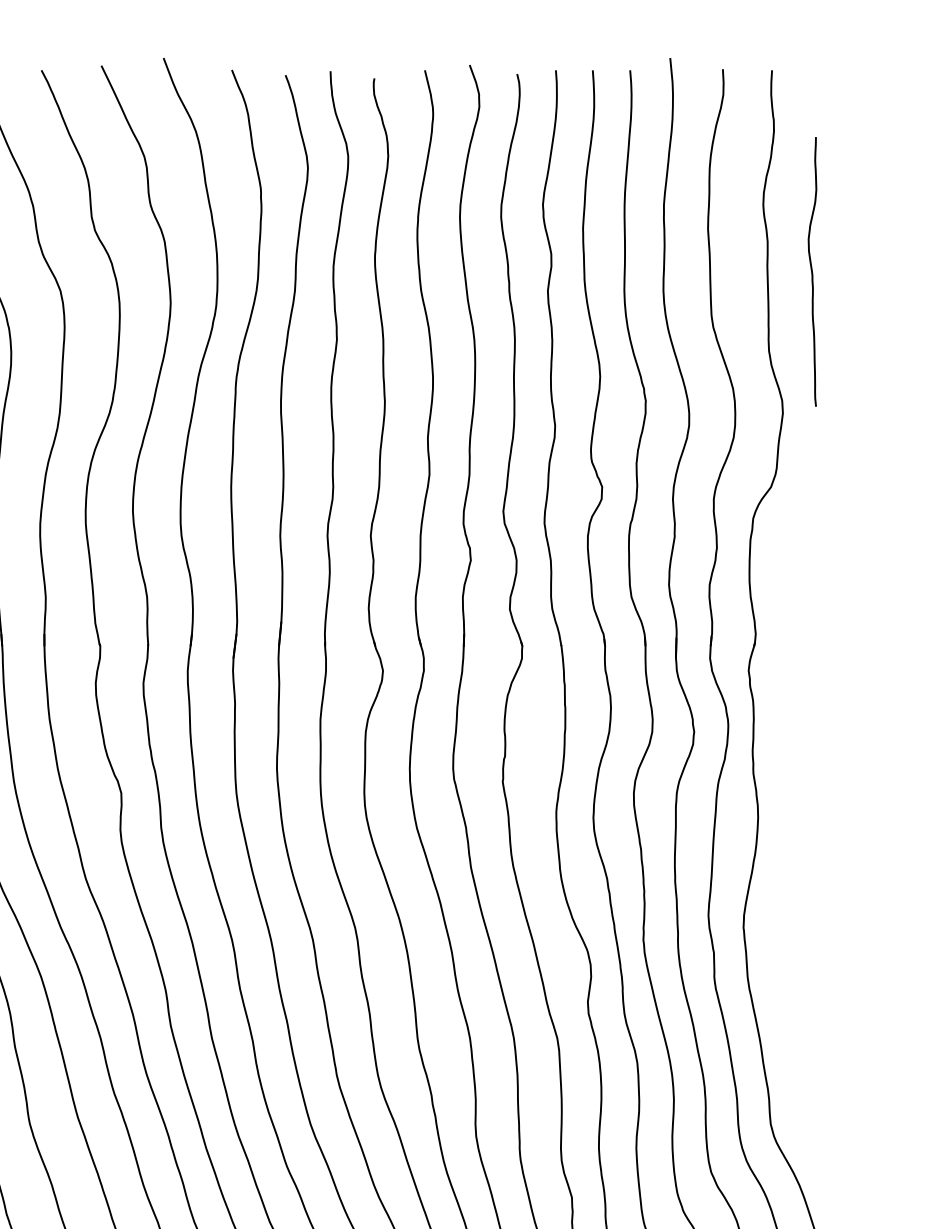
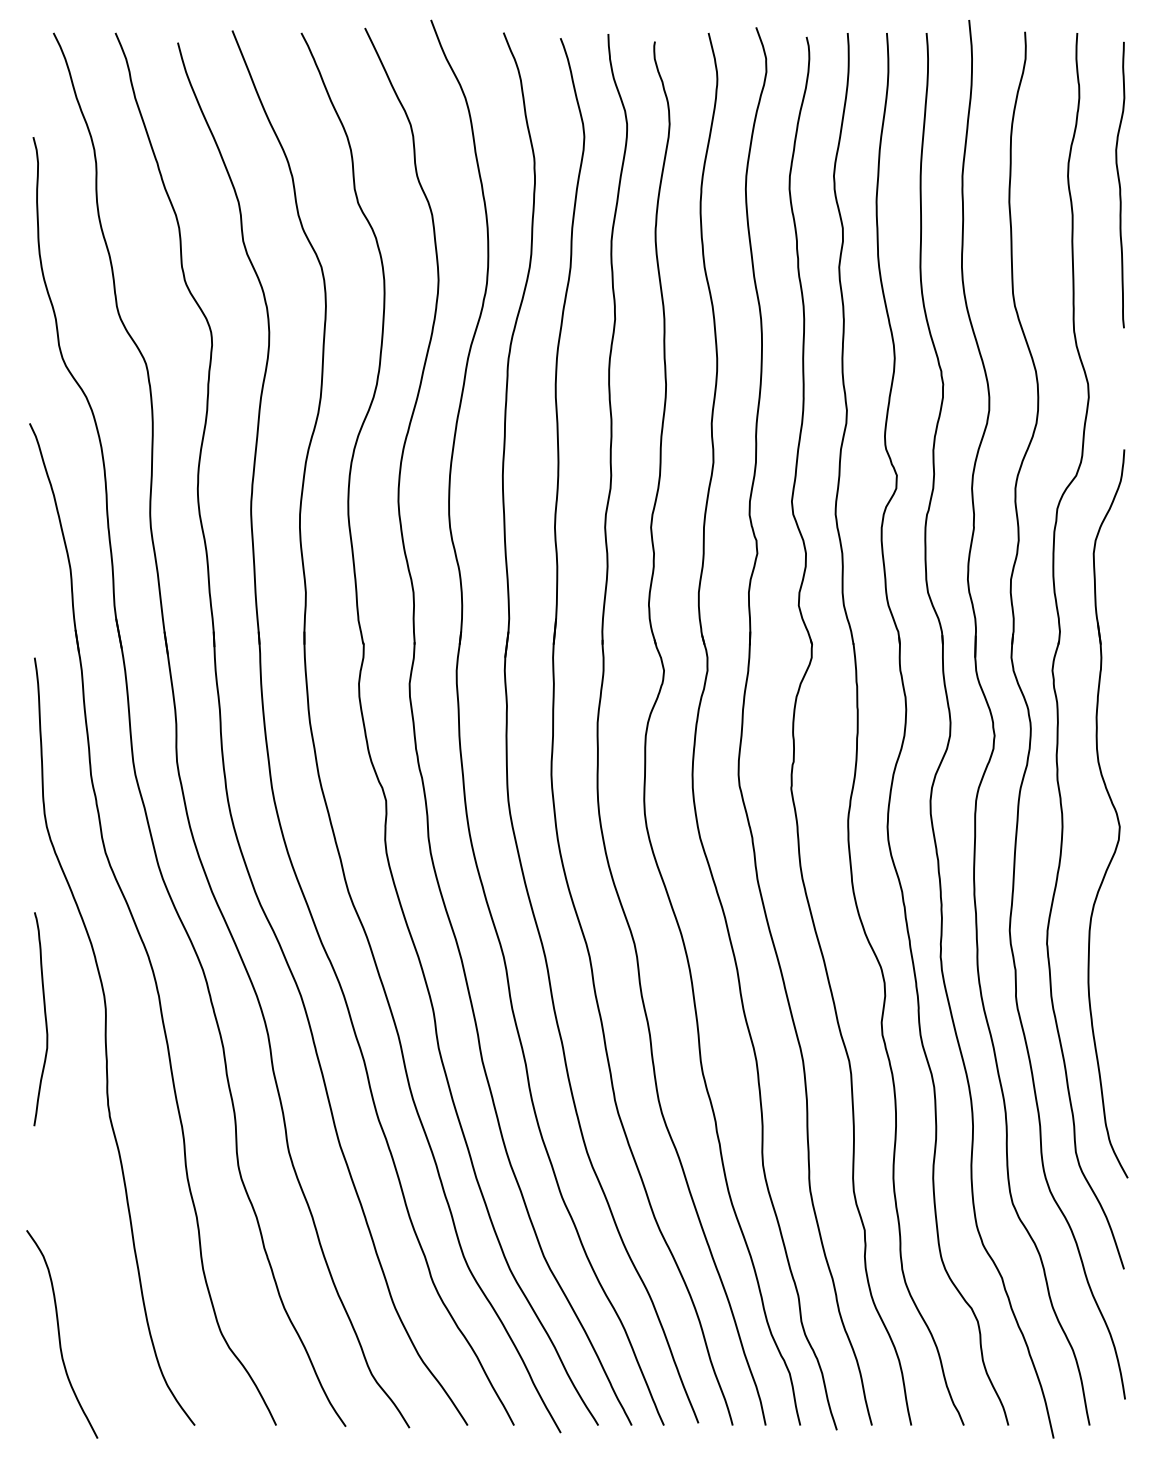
curve: (812, 271) -> (1120, 184), moved
part: (807, 802) -> (1114, 810), added

